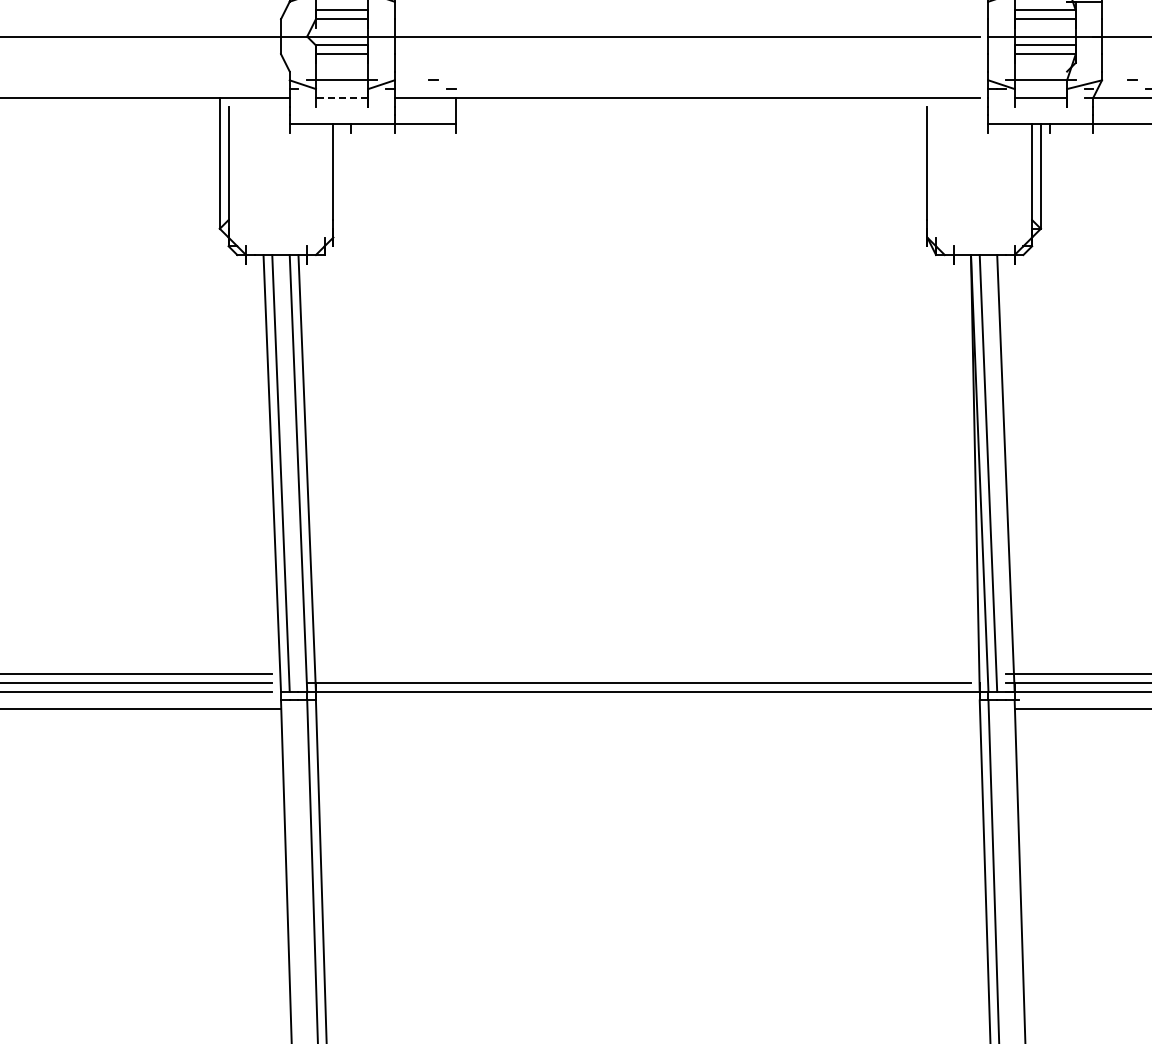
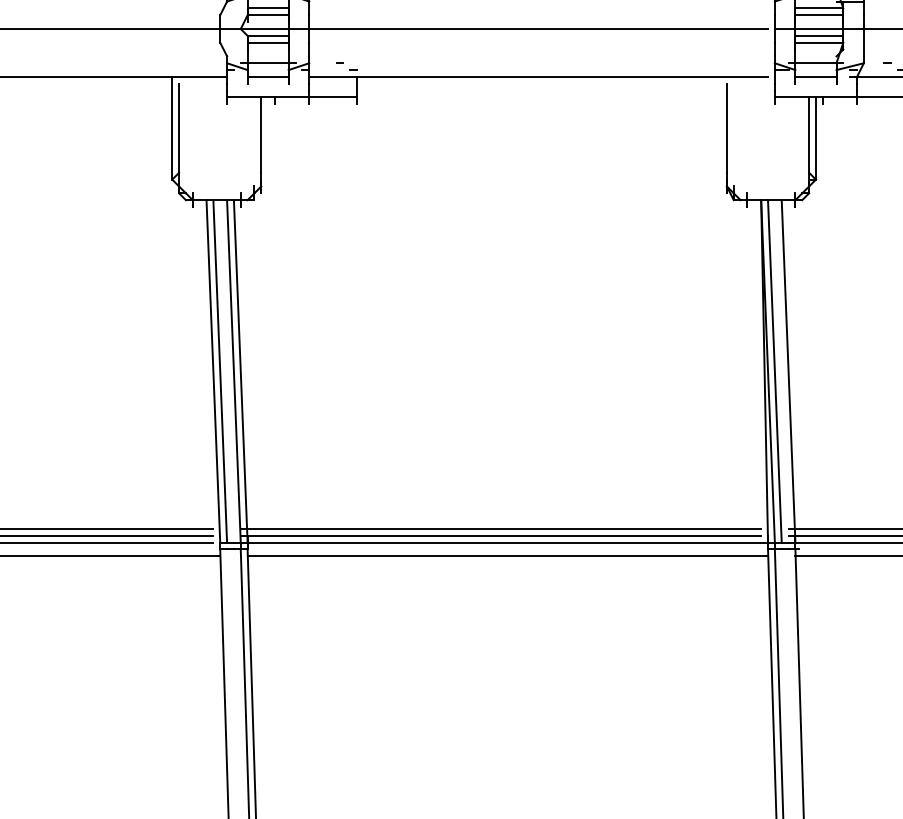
line: (341, 97) -> (267, 76), dashed -> solid
line: (639, 674) -> (501, 529), added
line: (647, 709) -> (507, 556), added

